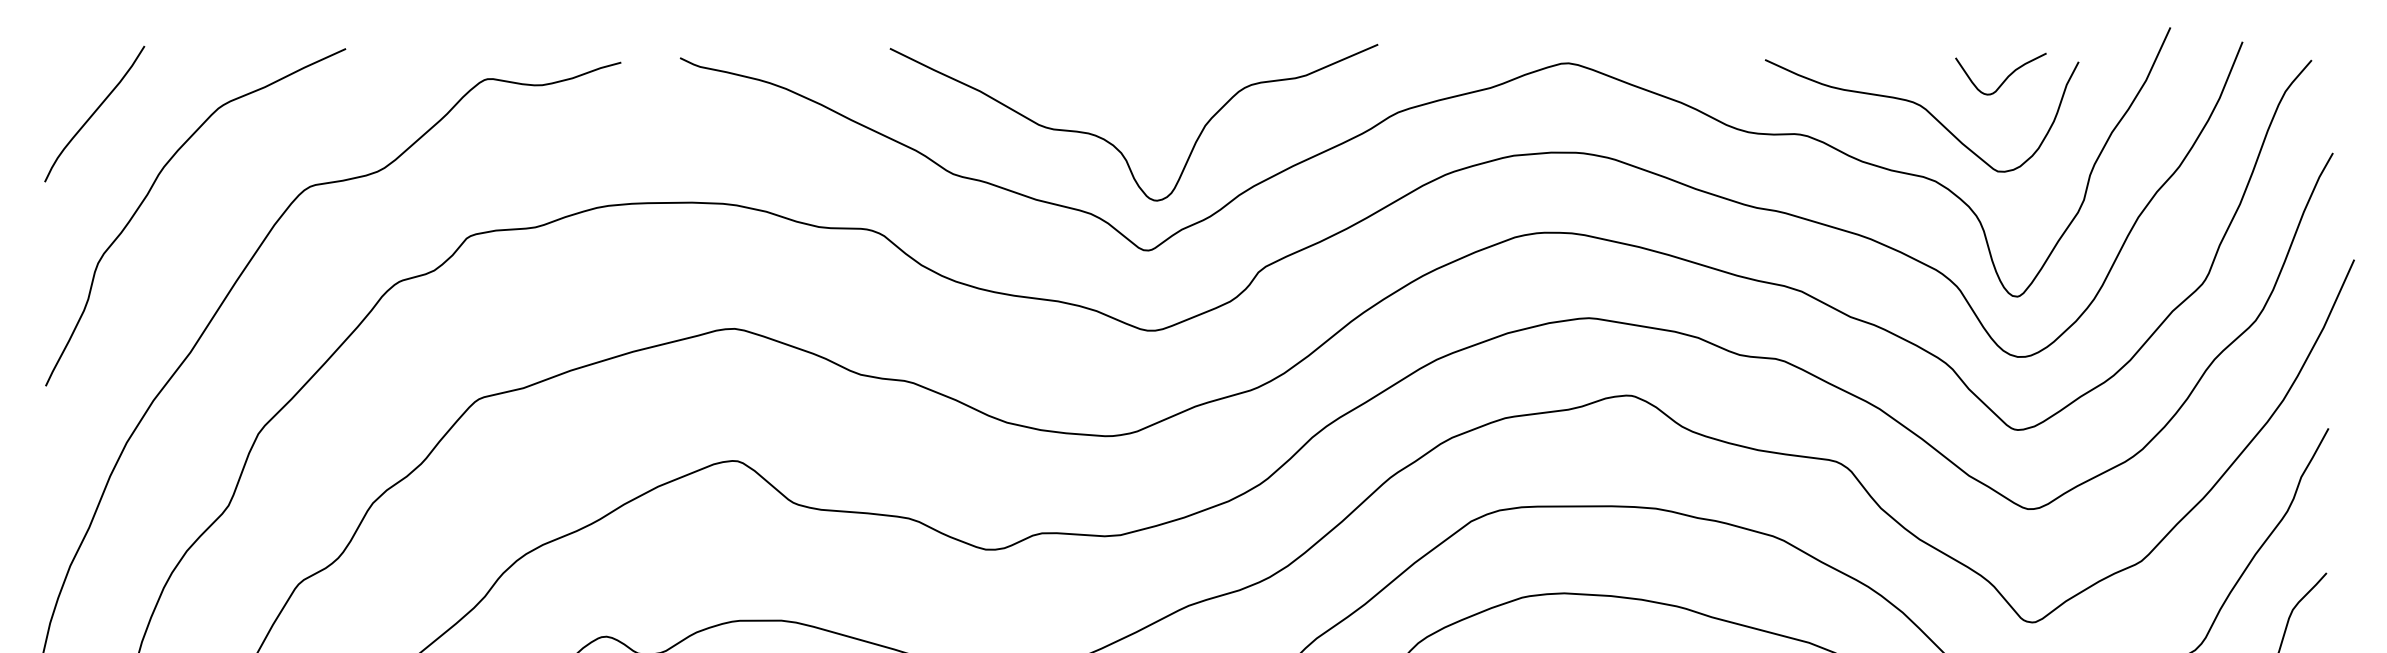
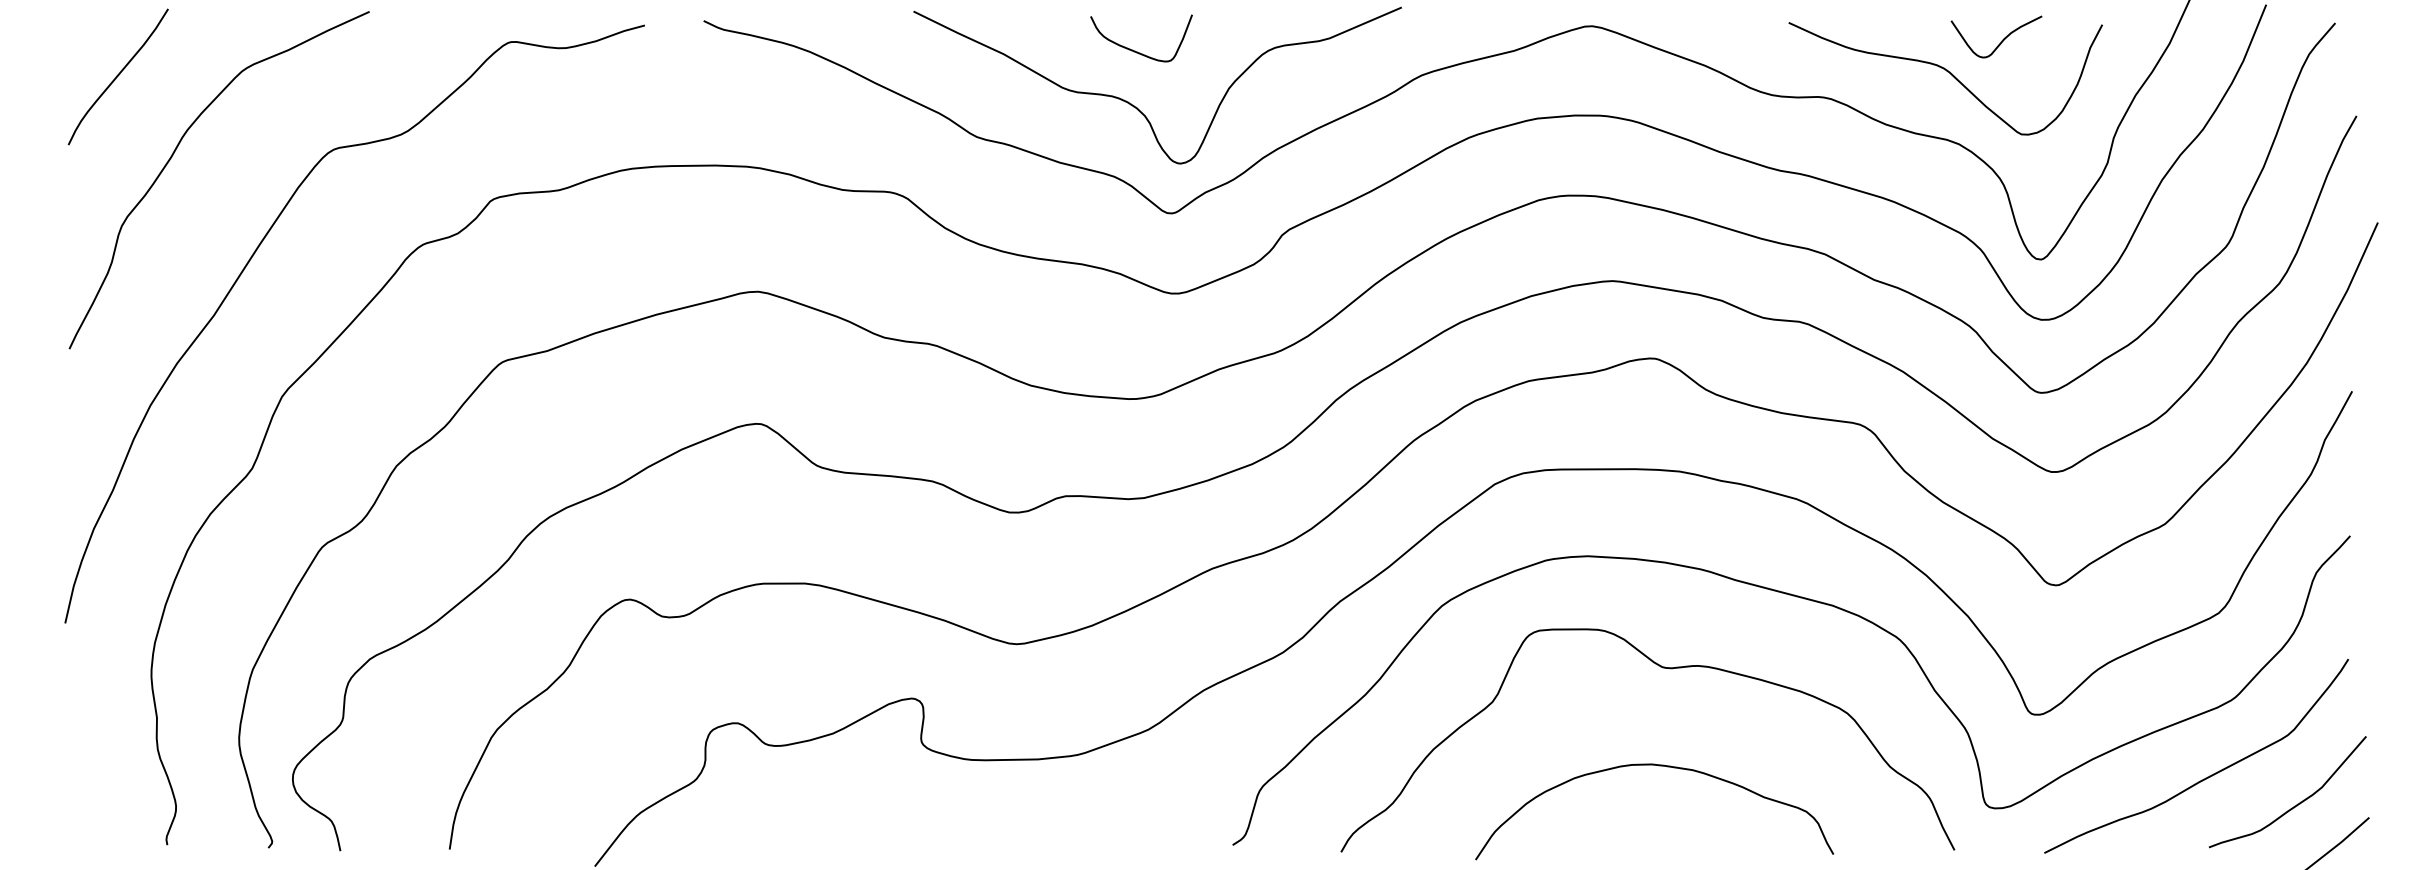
curve: (2005, 77) -> (2001, 40), moved
curve: (1111, 87) -> (1135, 50), added

